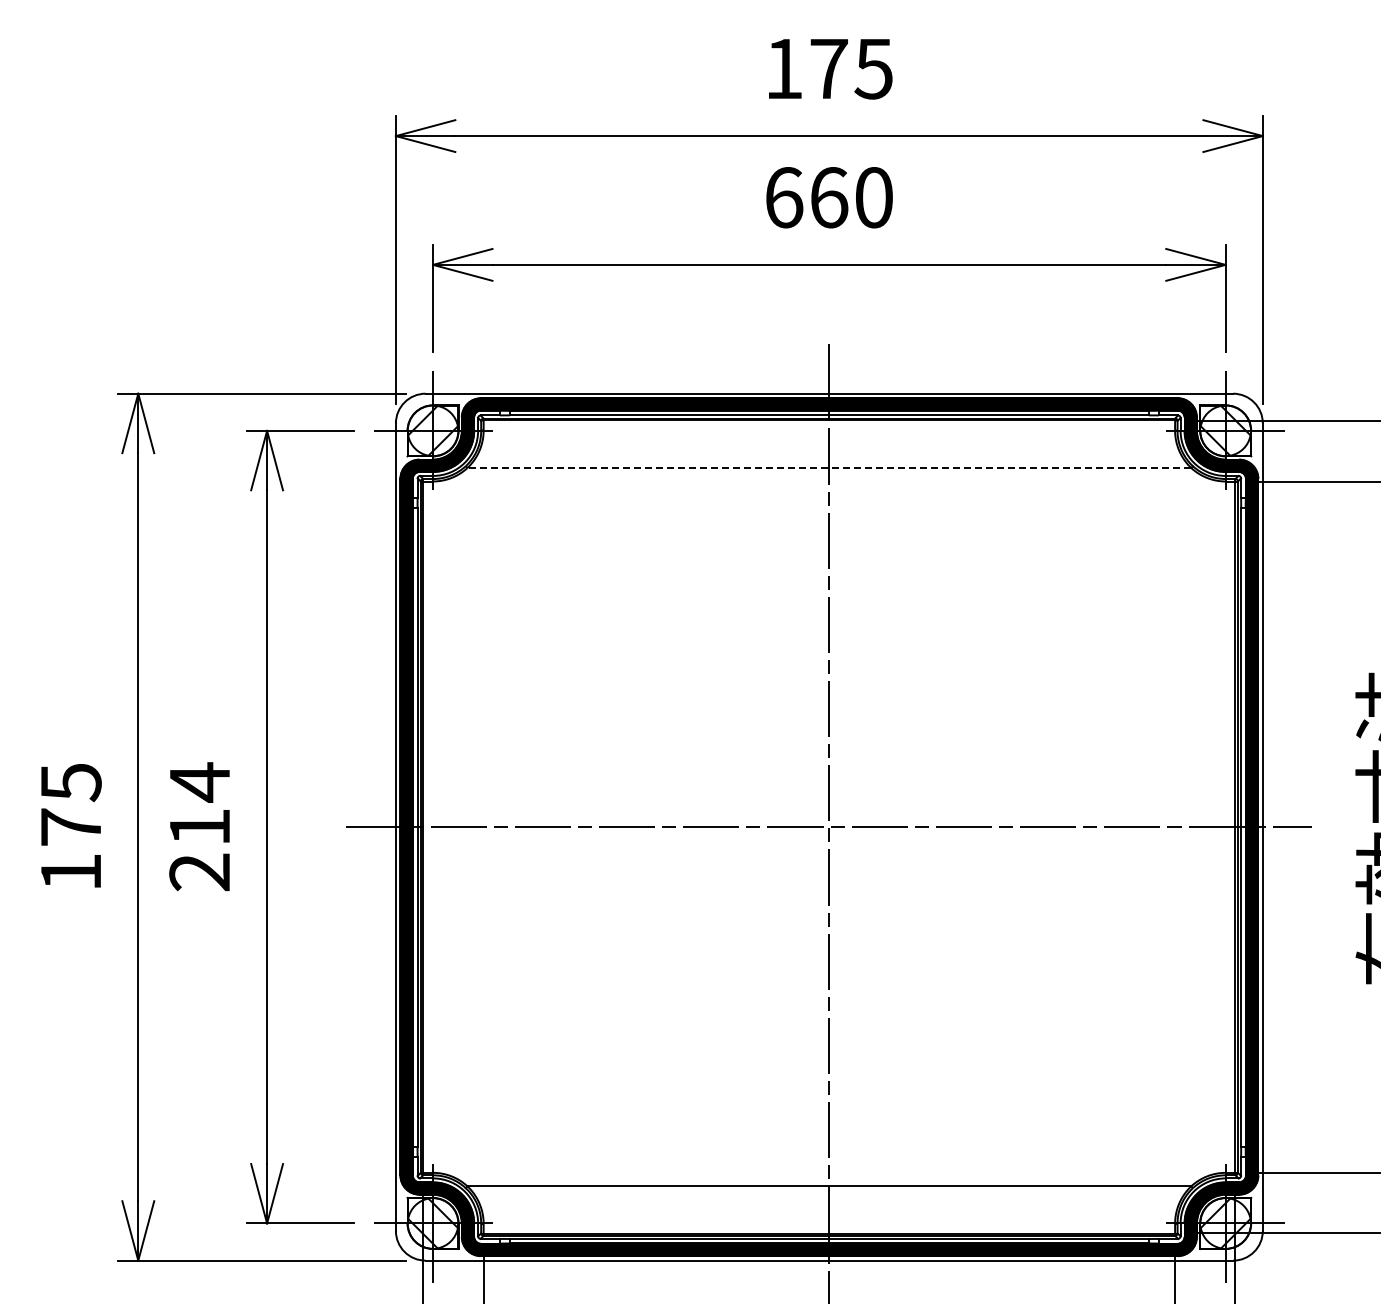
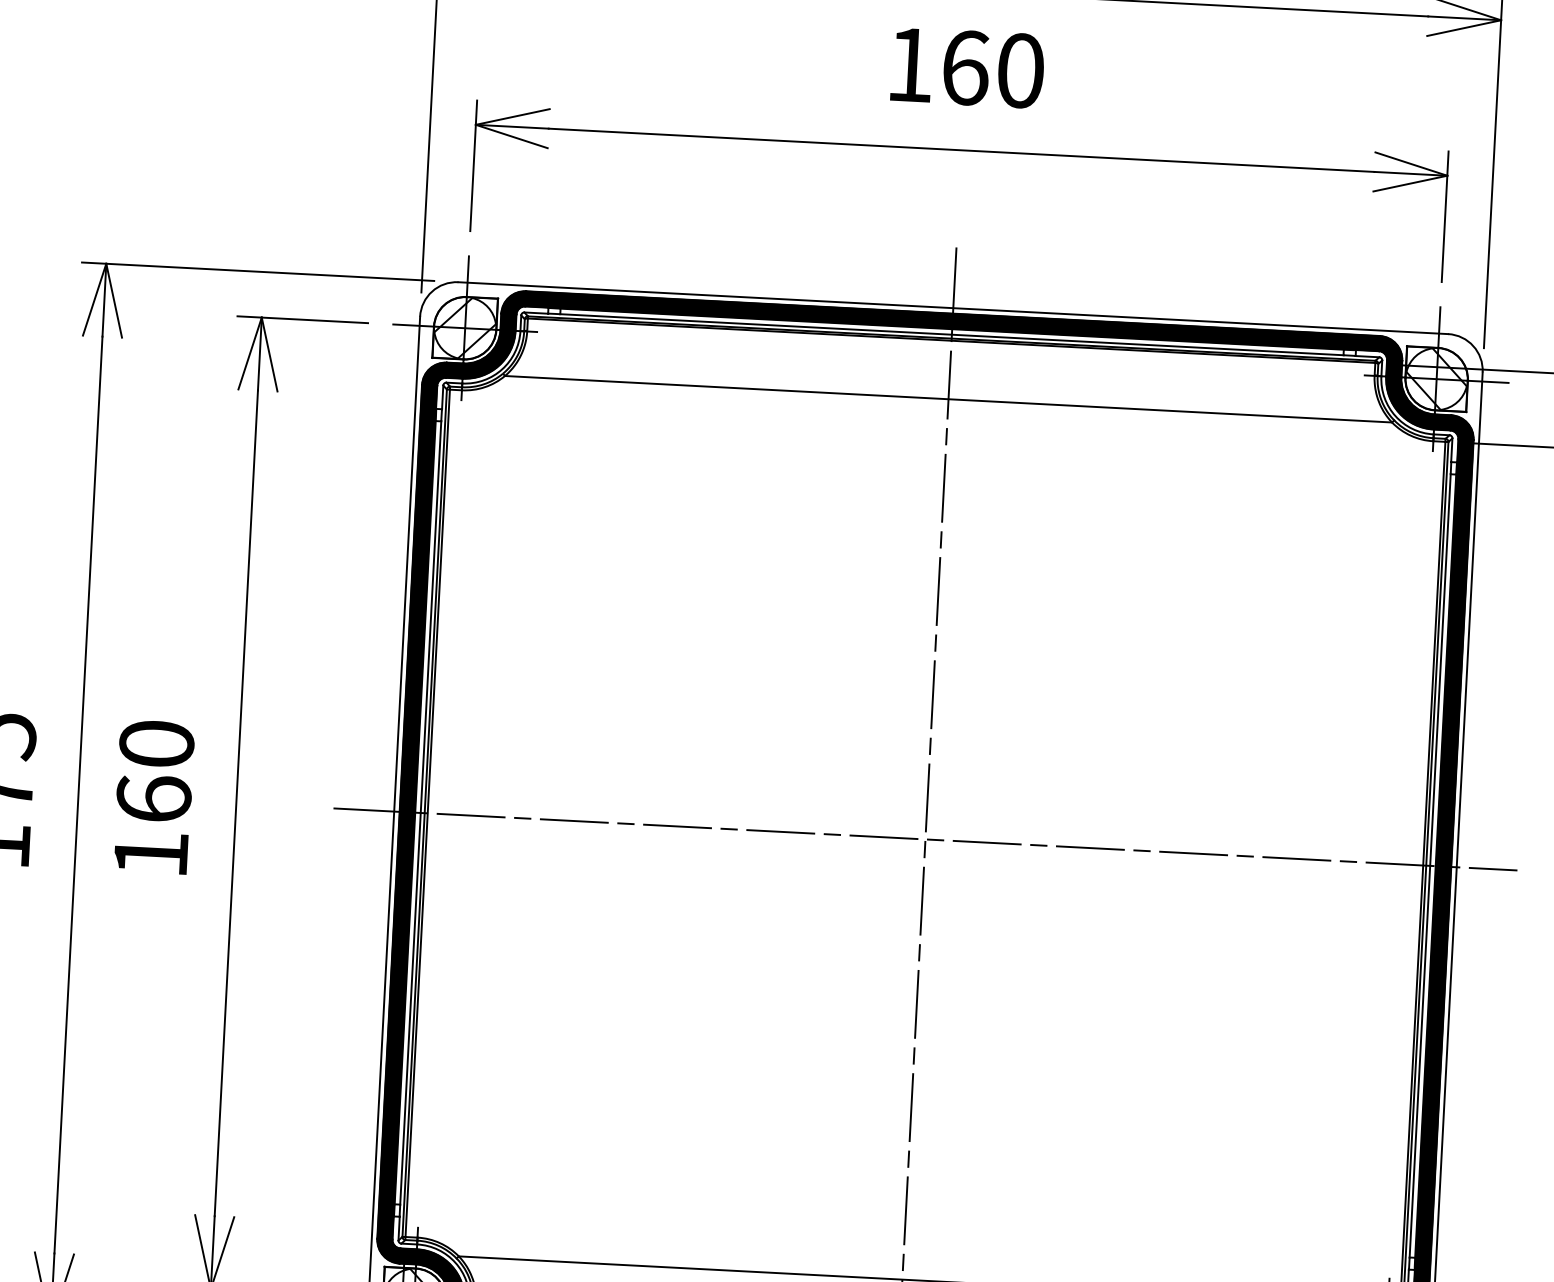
text: (784, 197) -> (910, 64), 660 -> 160
line: (829, 468) -> (948, 399), dashed -> solid
text: (199, 826) -> (153, 798), 214 -> 160

